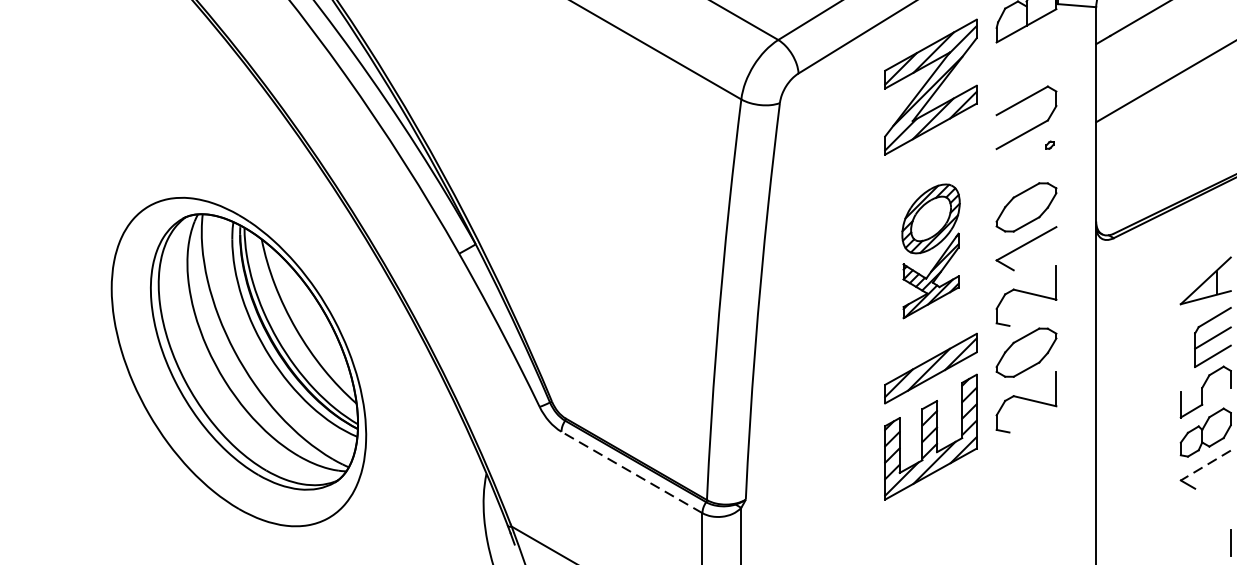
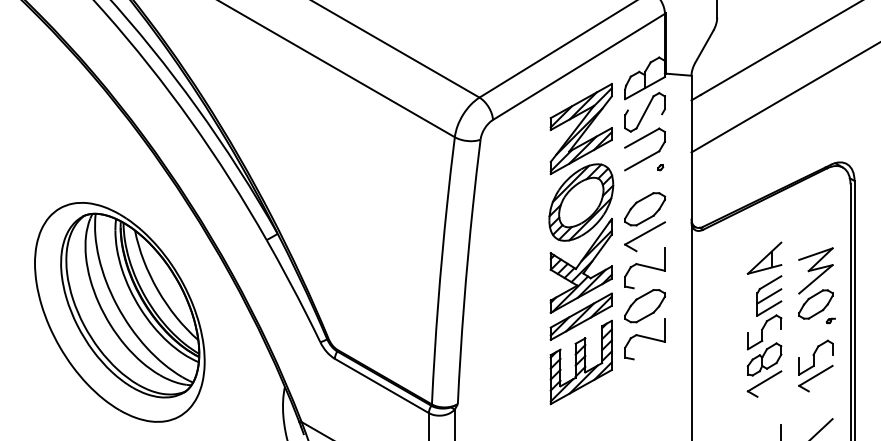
part: (1025, 62) -> (644, 112), added
part: (931, 251) -> (581, 238), size x1.67
line: (1205, 465) -> (764, 381), dashed -> solid
line: (631, 471) -> (381, 385), dashed -> solid

